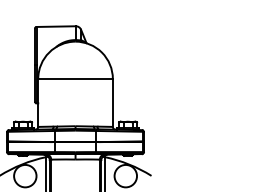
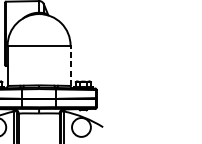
line: (112, 102) -> (70, 65), solid -> dashed

